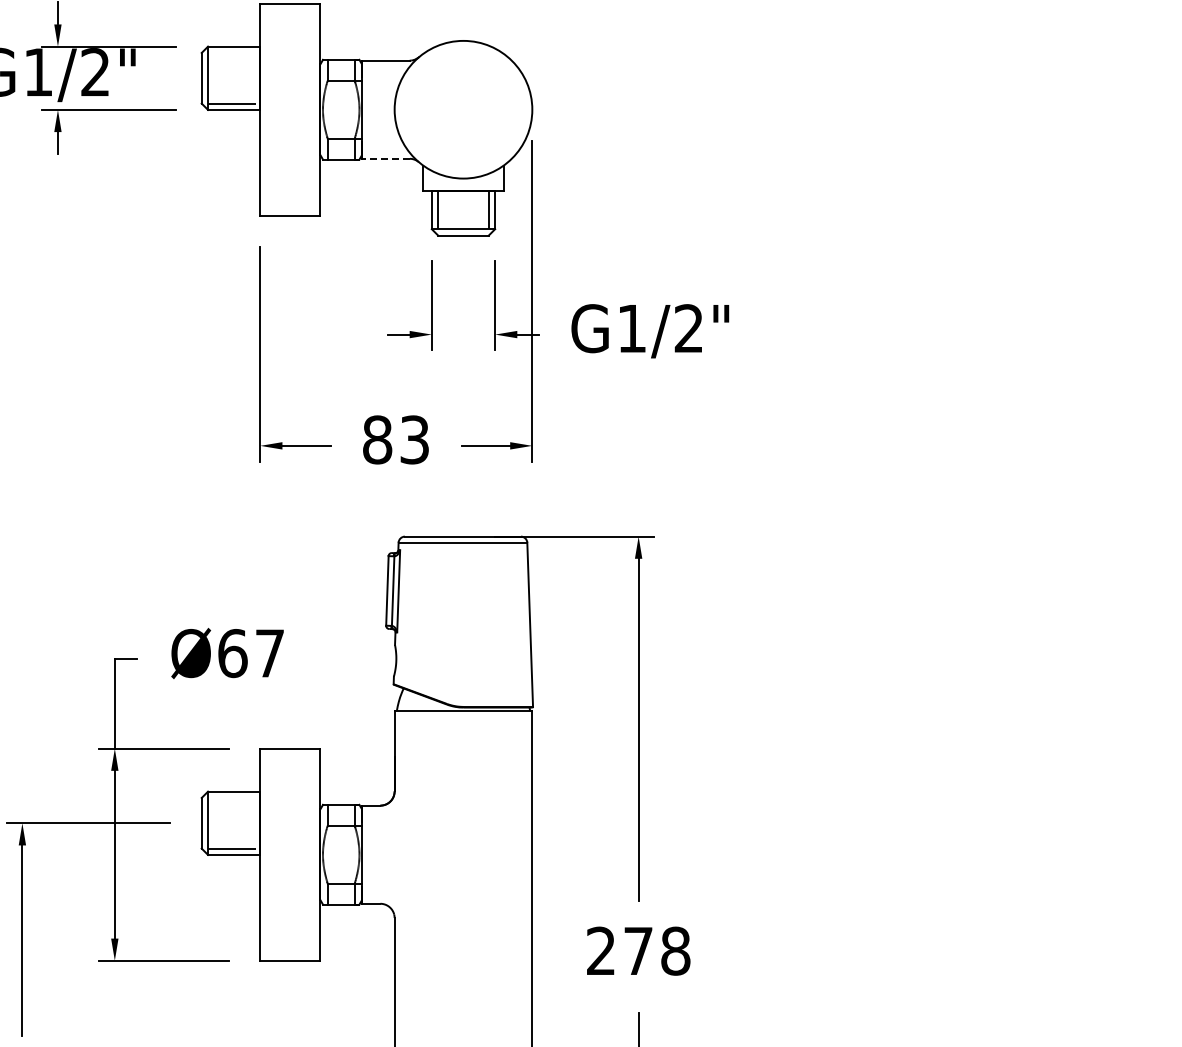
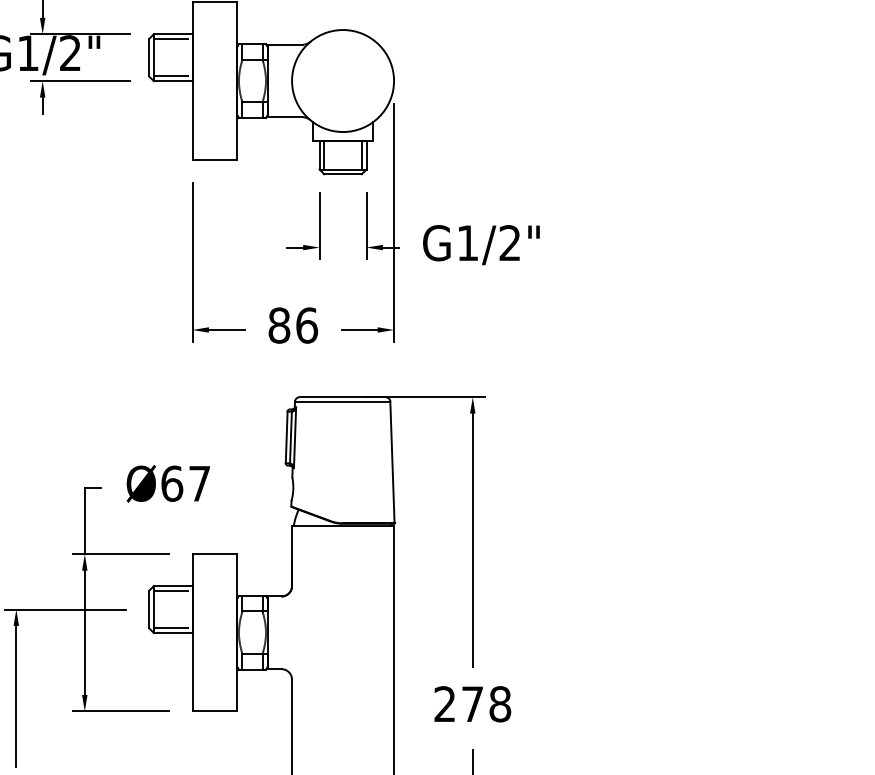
line: (234, 52) -> (173, 38), added
line: (385, 158) -> (285, 117), dashed -> solid
text: (414, 439) -> (306, 325), 83 -> 86
line: (234, 797) -> (173, 590), added

